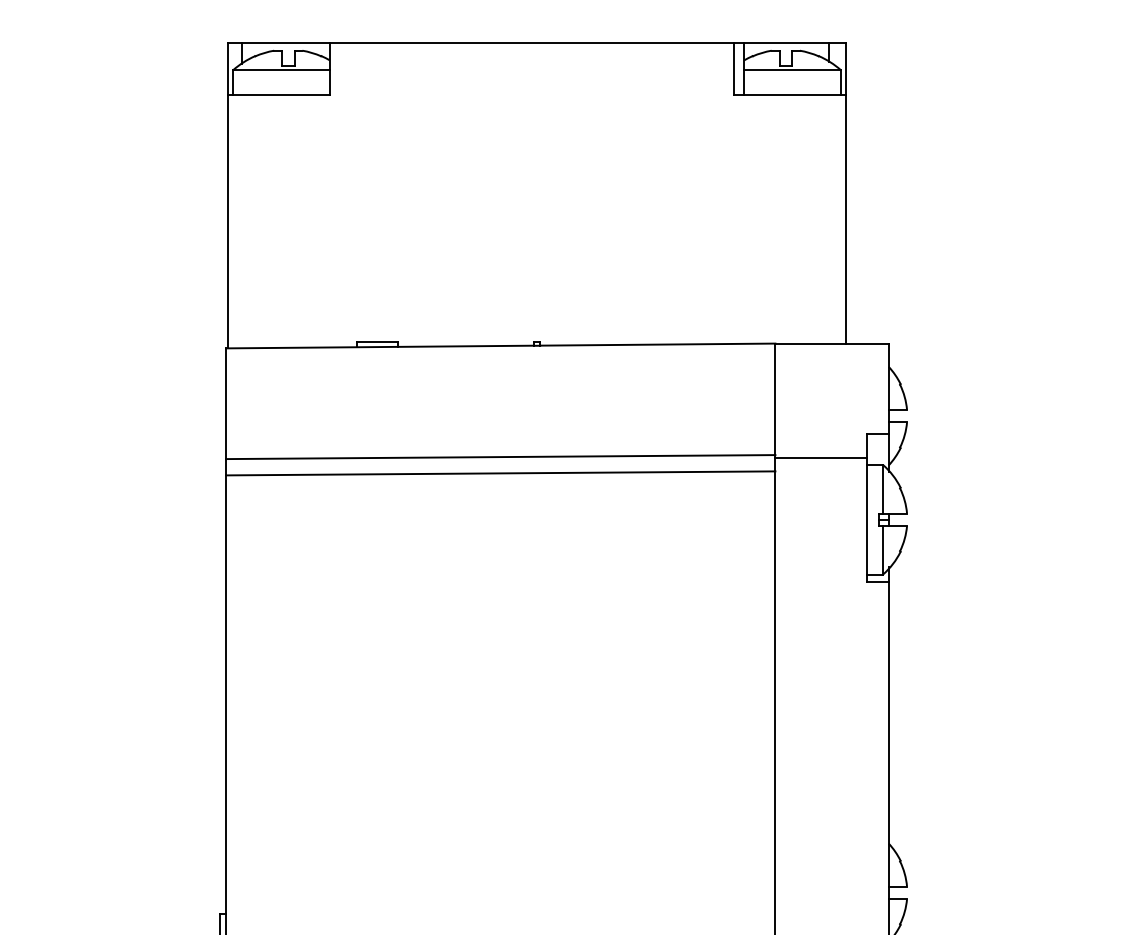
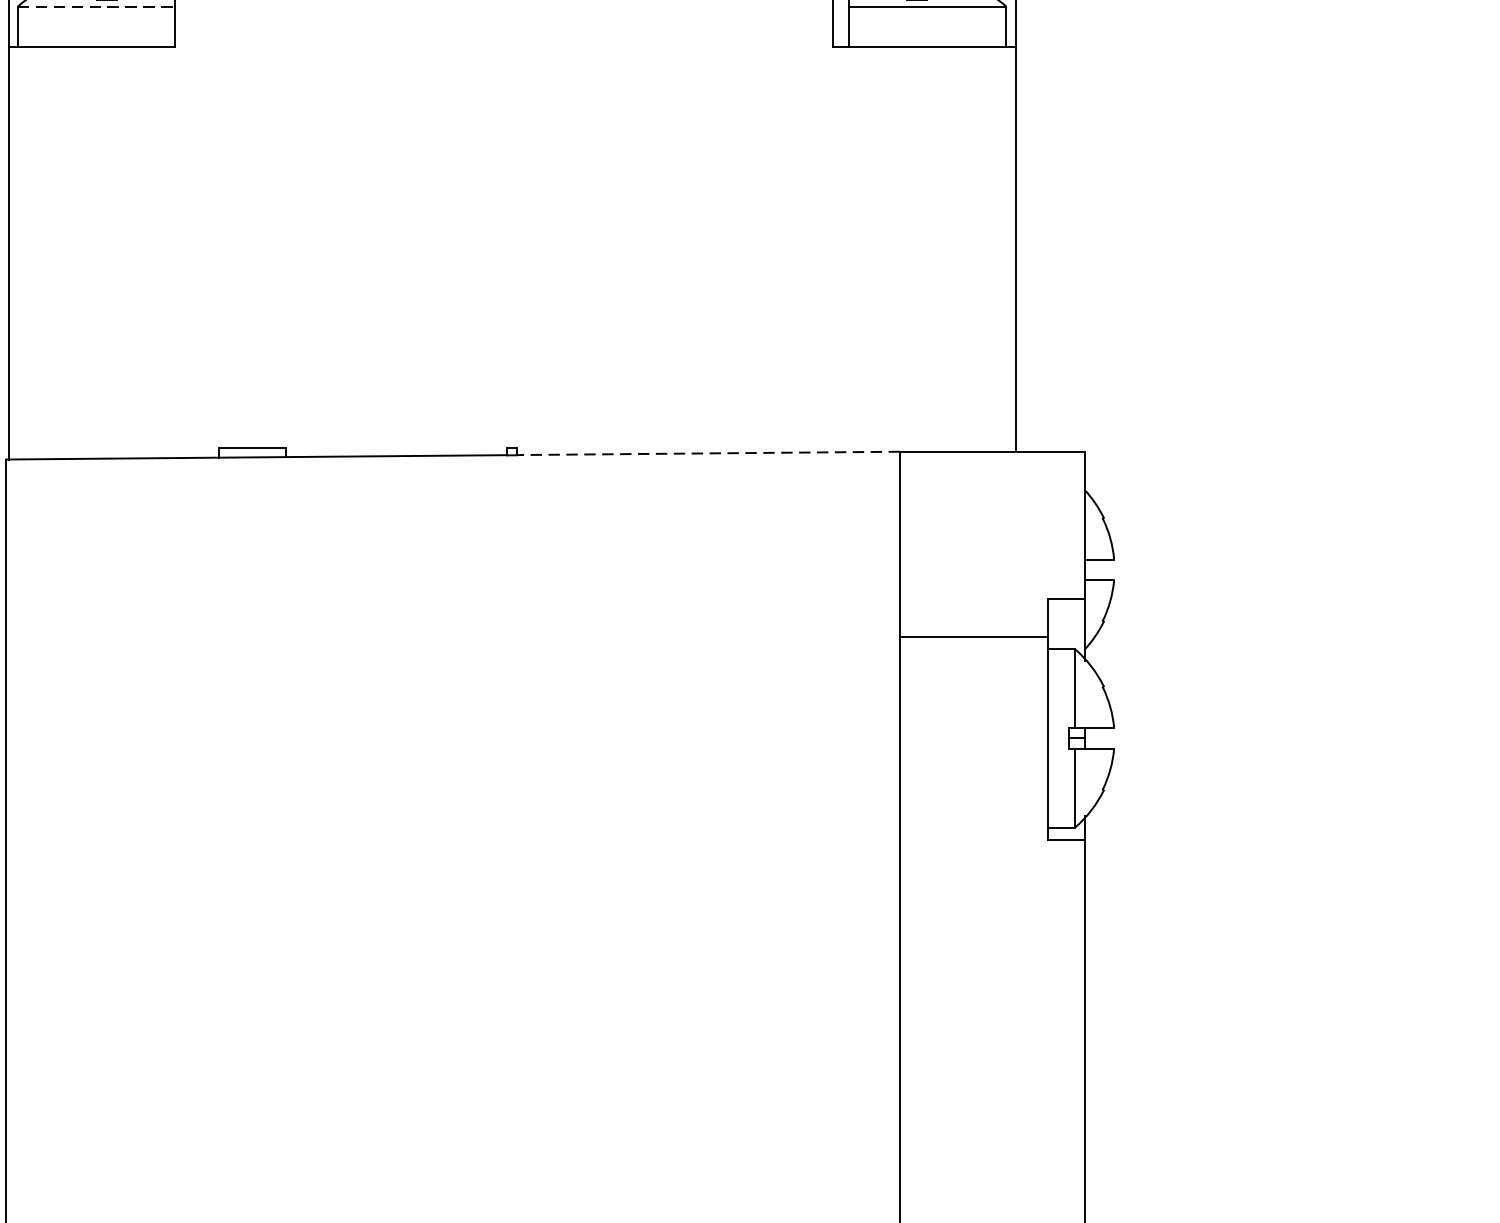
line: (282, 70) -> (97, 7), solid -> dashed
line: (657, 344) -> (708, 453), solid -> dashed
line: (500, 457) -> (452, 637), removed
line: (500, 473) -> (452, 663), removed

